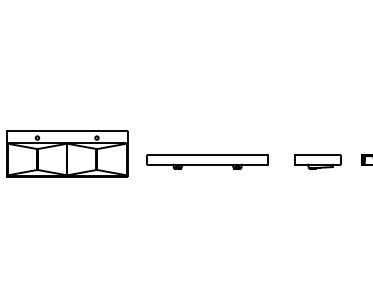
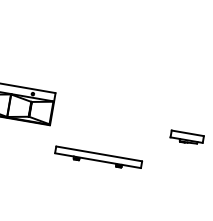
part: (207, 161) -> (98, 158), moved

